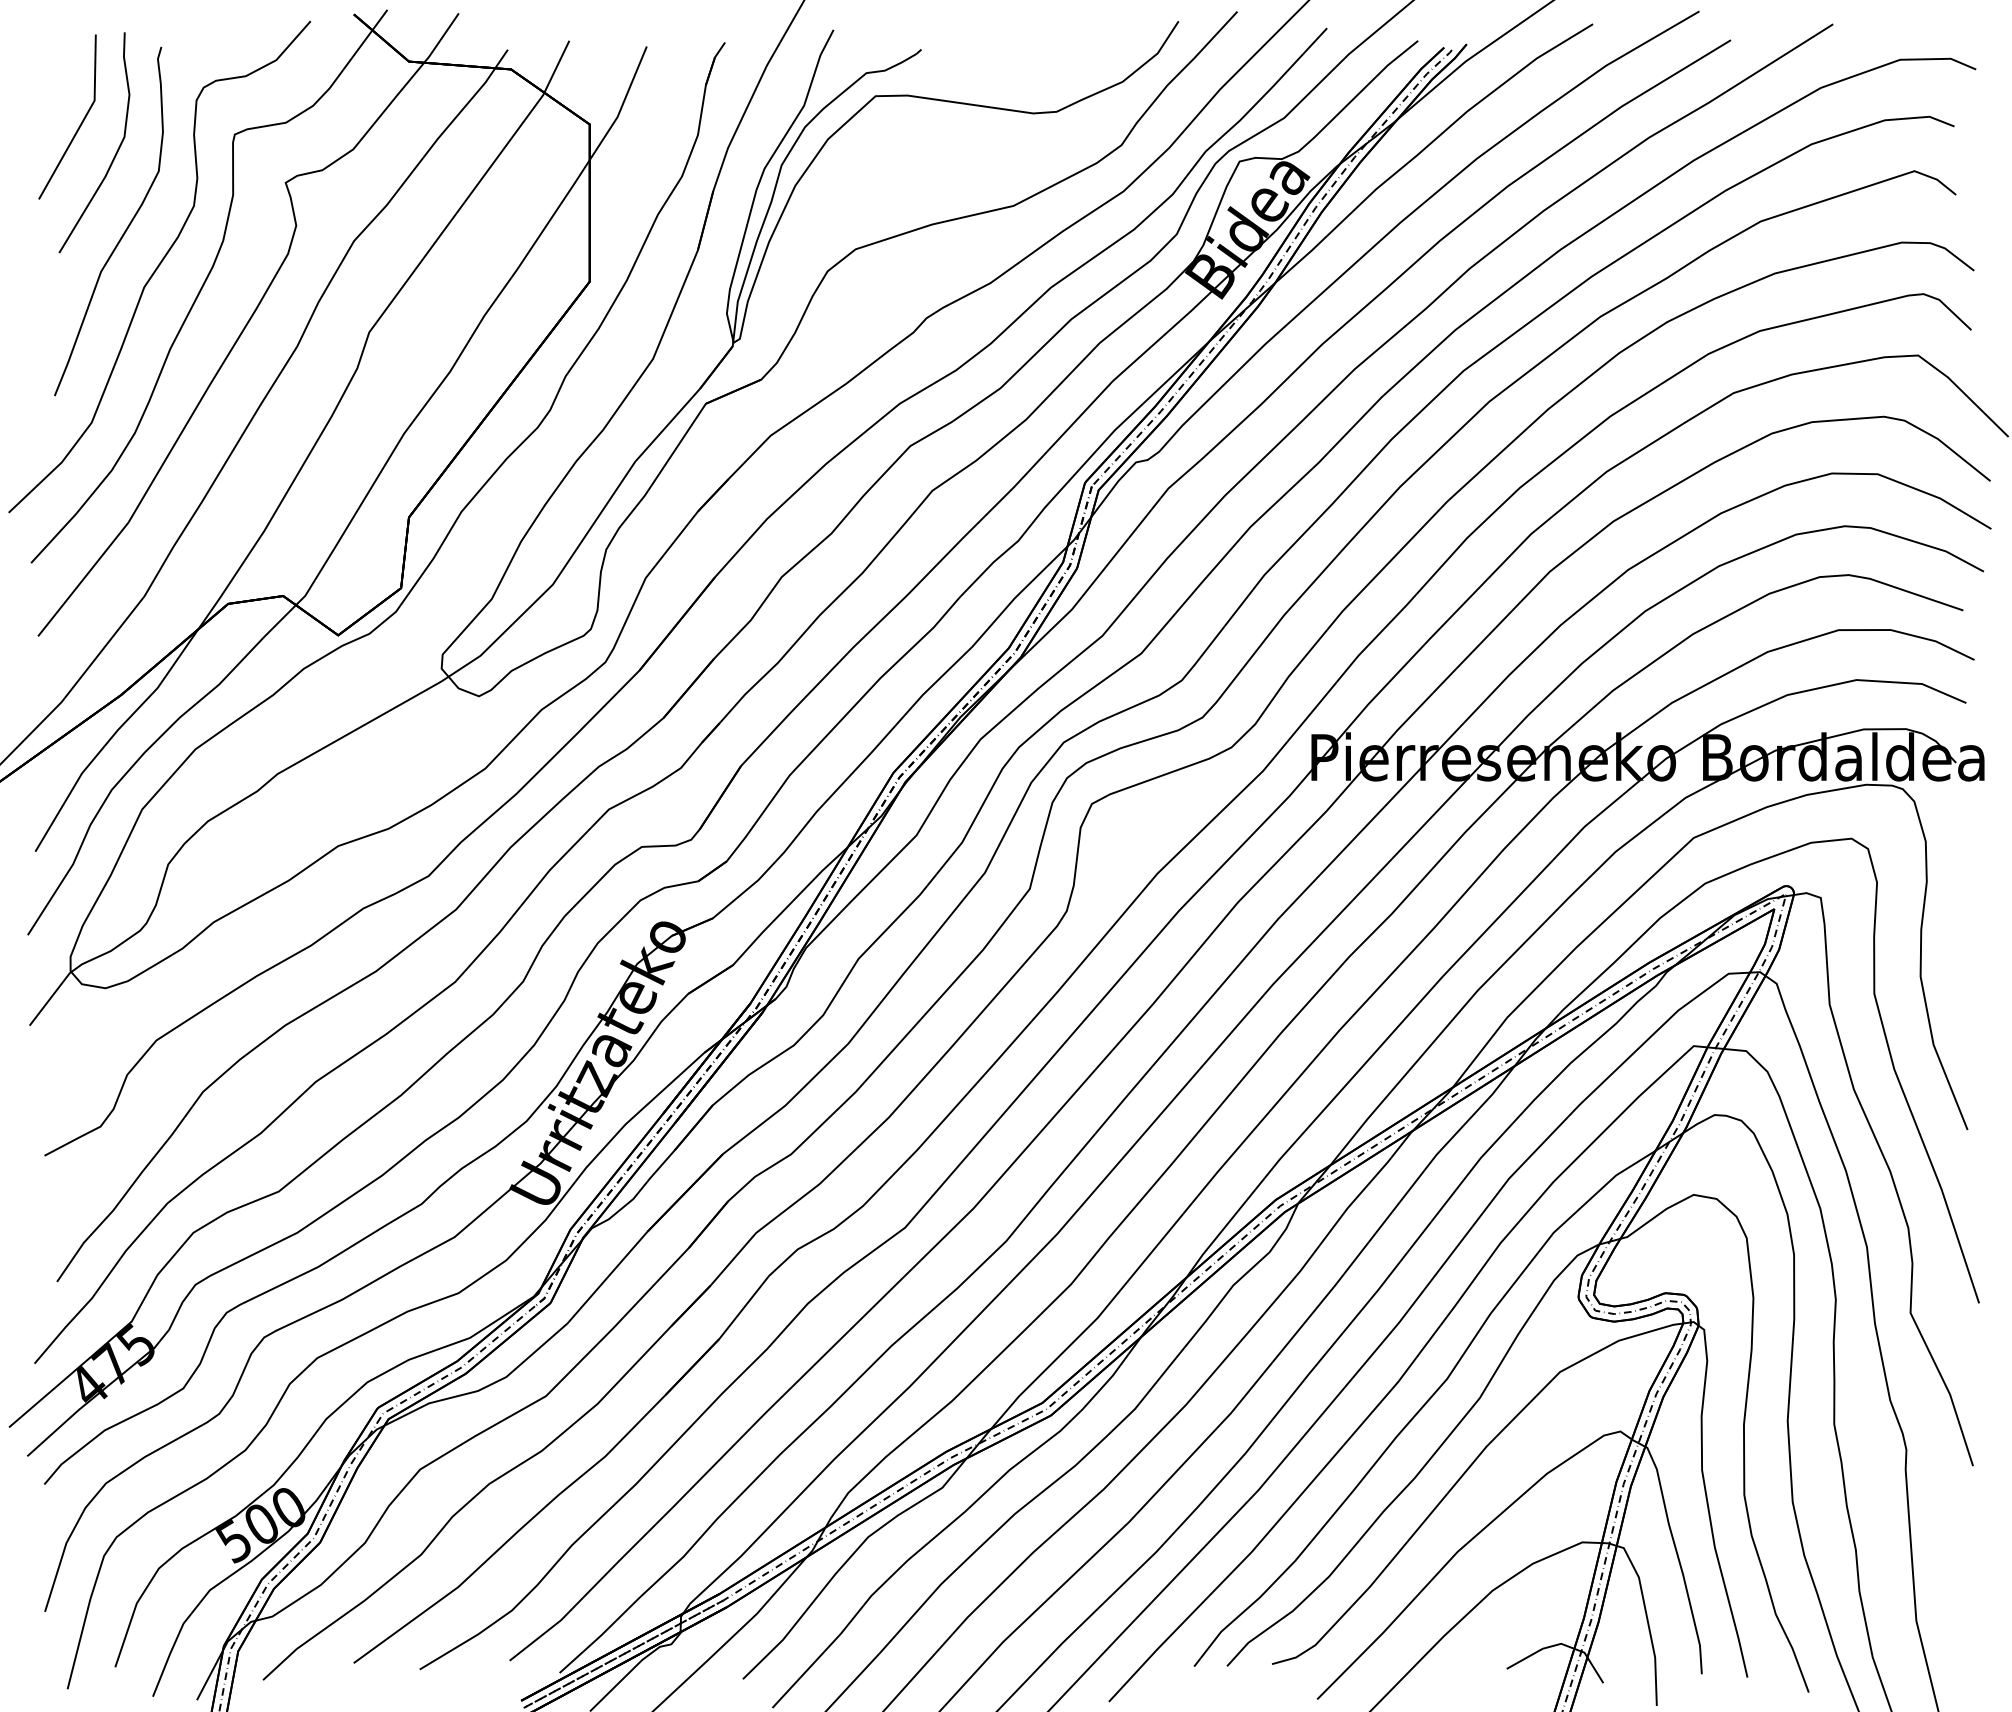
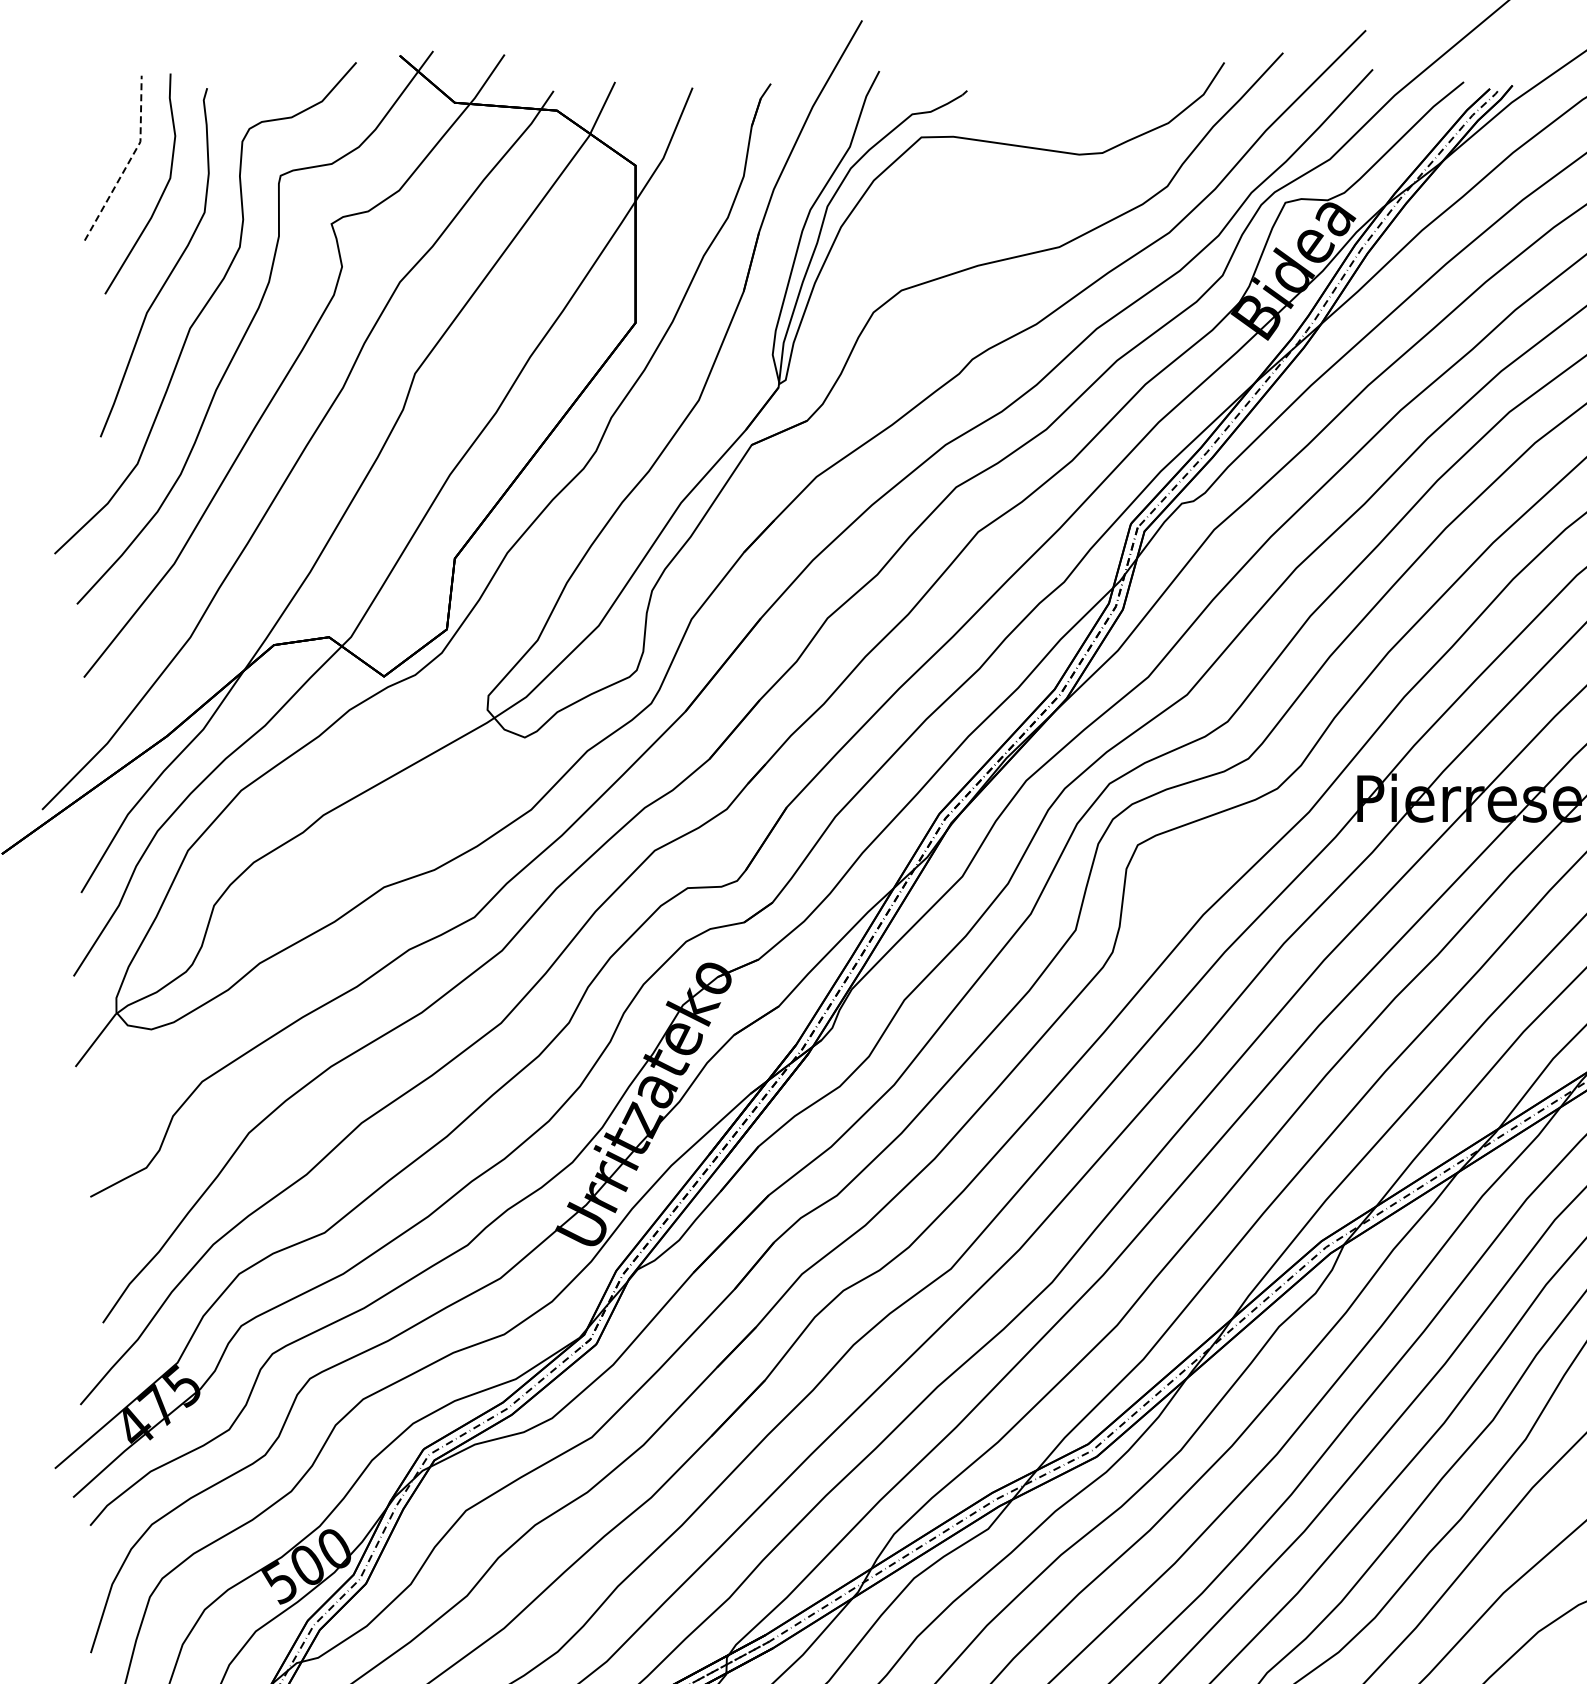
line: (83, 120) -> (129, 161), solid -> dashed

